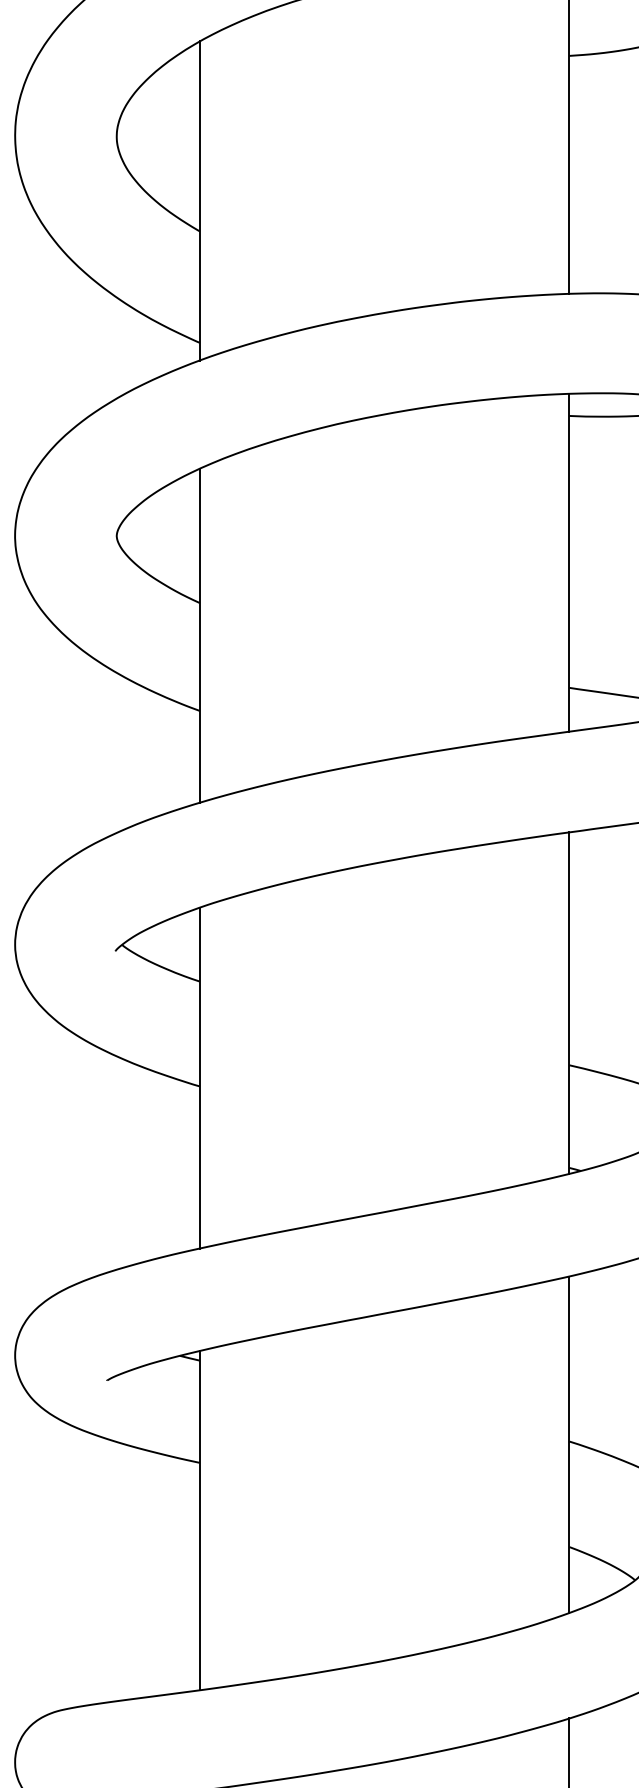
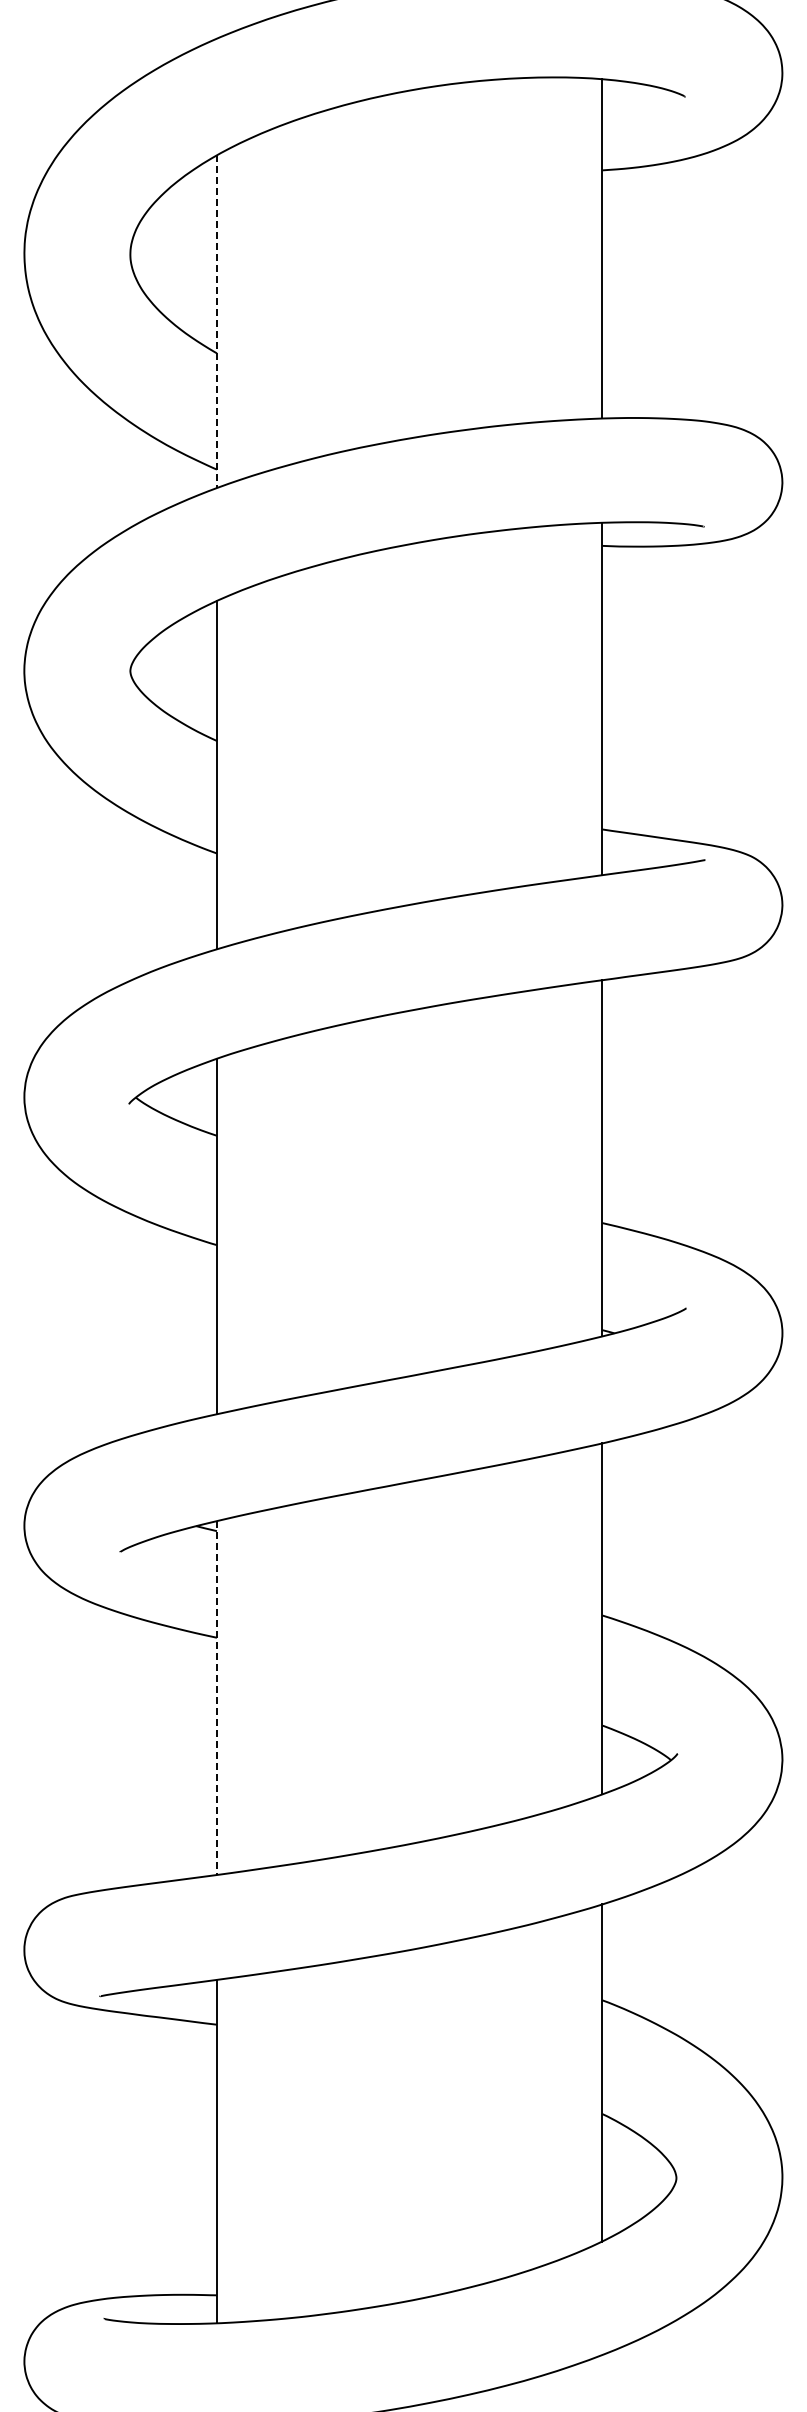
line: (199, 201) -> (216, 322), solid -> dashed
line: (199, 1521) -> (216, 1698), solid -> dashed

